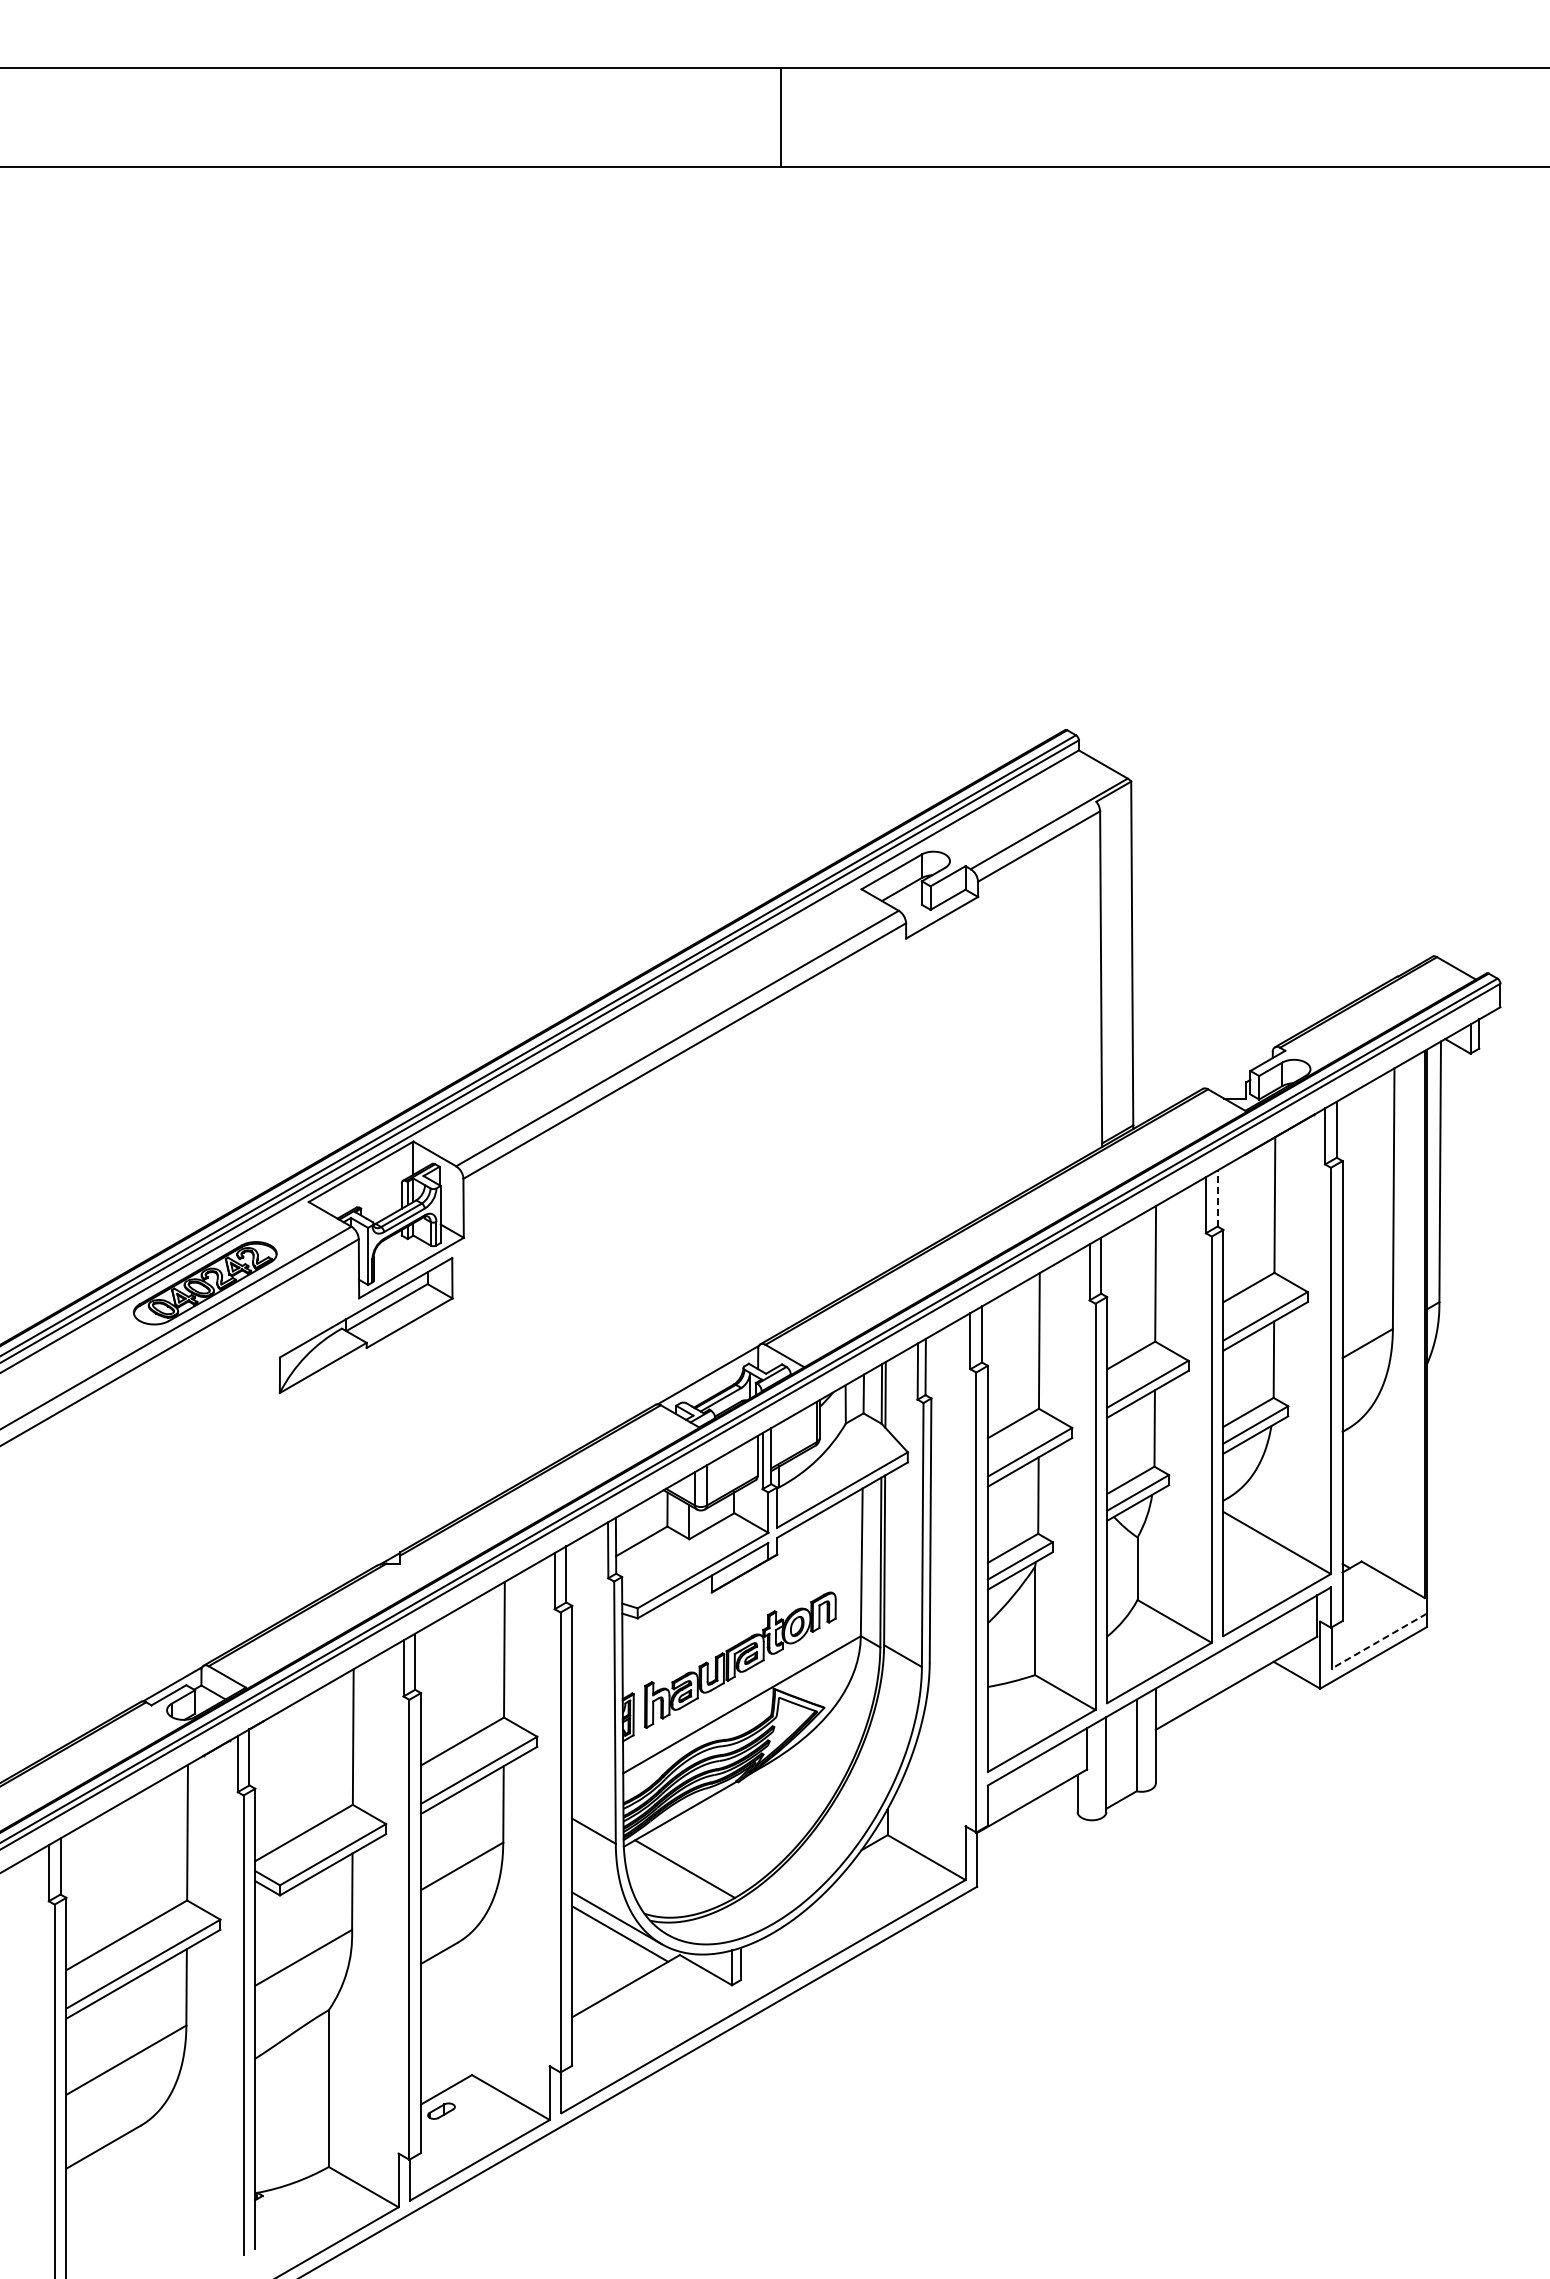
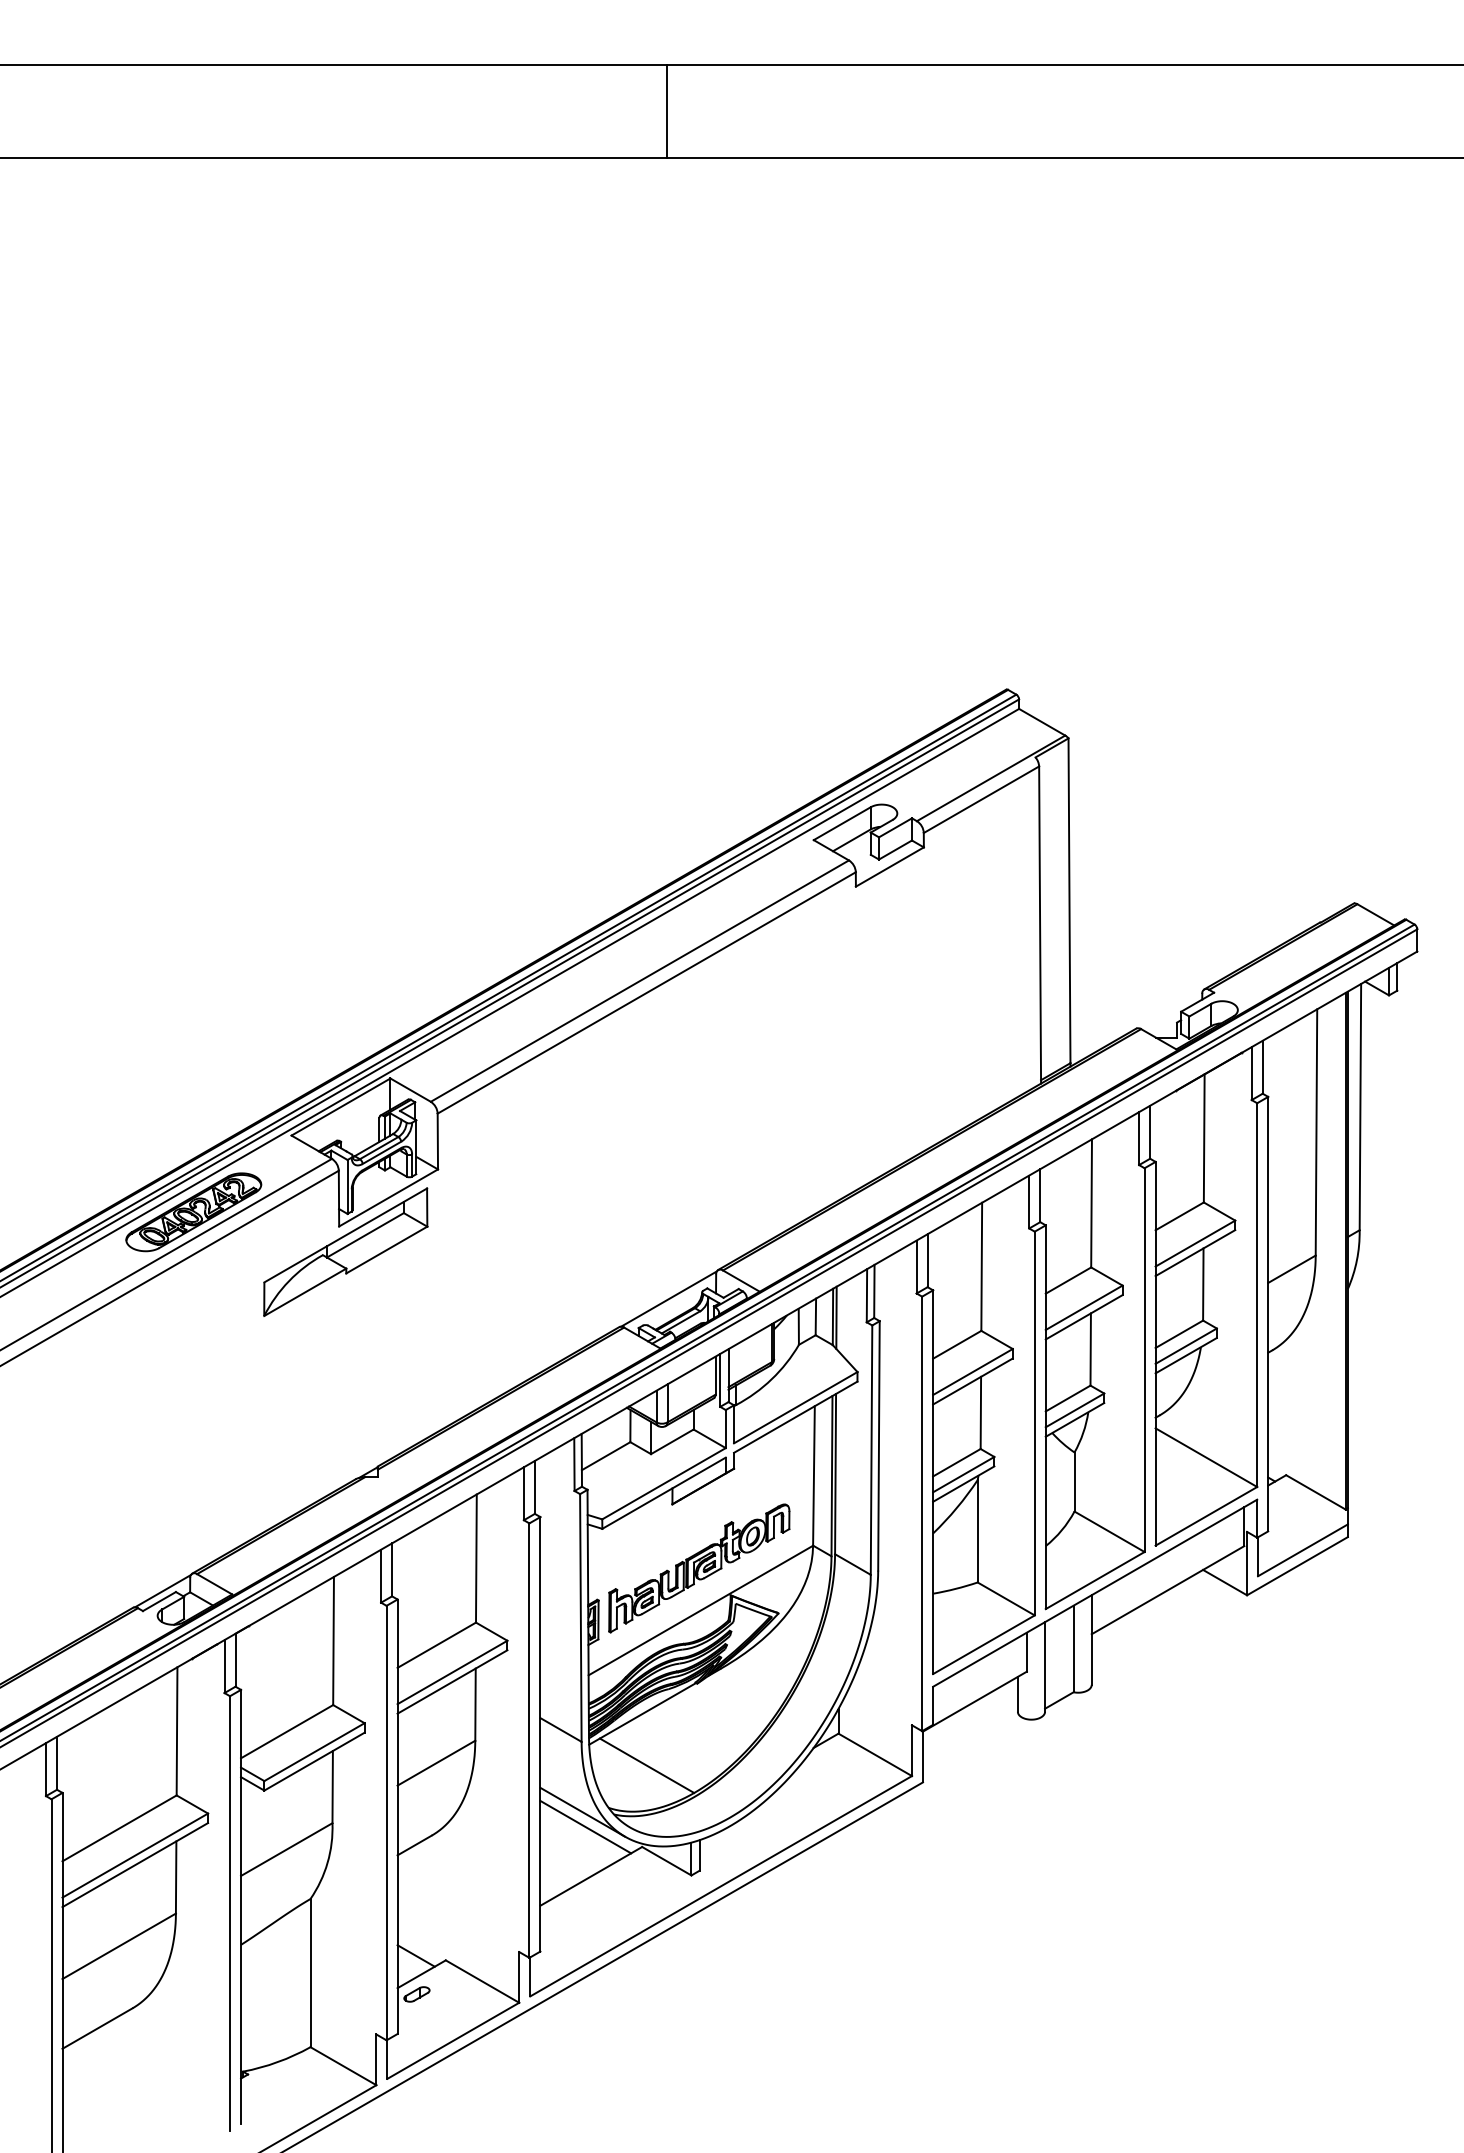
line: (781, 117) -> (667, 111), moved
line: (1217, 1198) -> (1150, 1132), dashed -> solid
line: (1379, 1641) -> (1303, 1550), dashed -> solid
line: (440, 2070) -> (415, 1956), added

